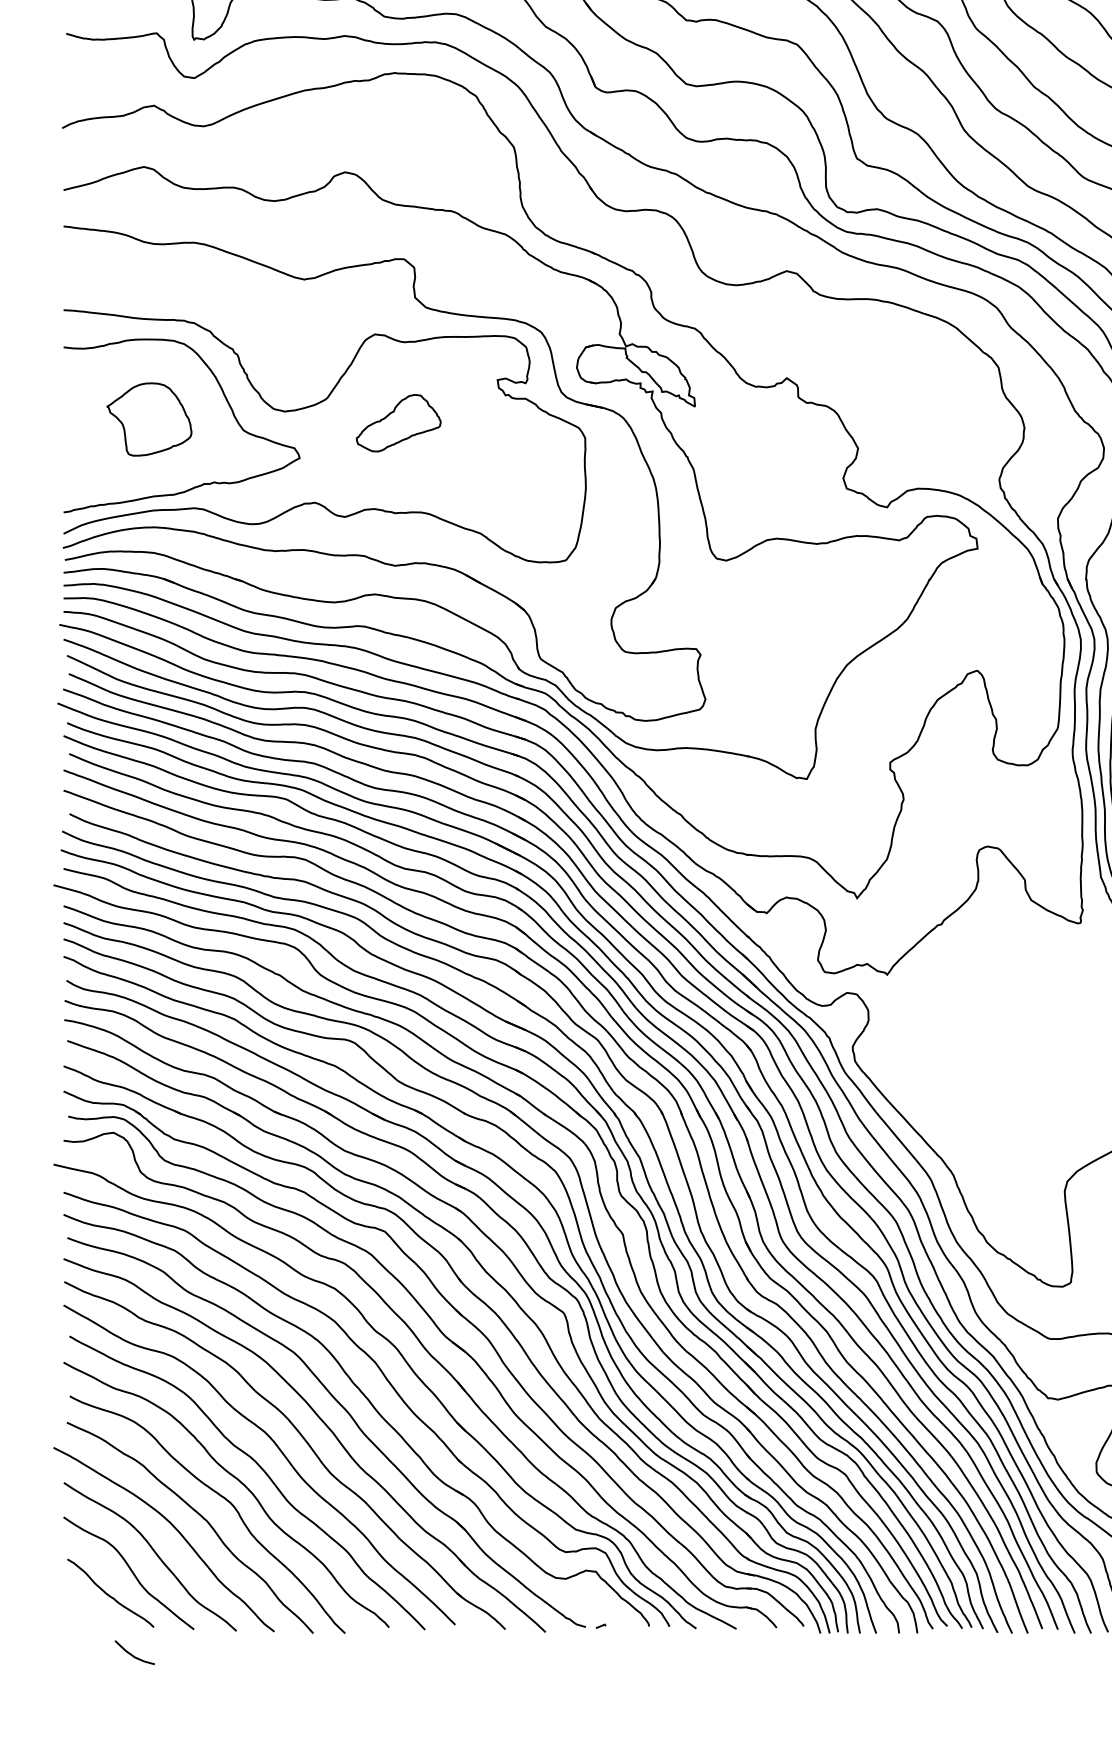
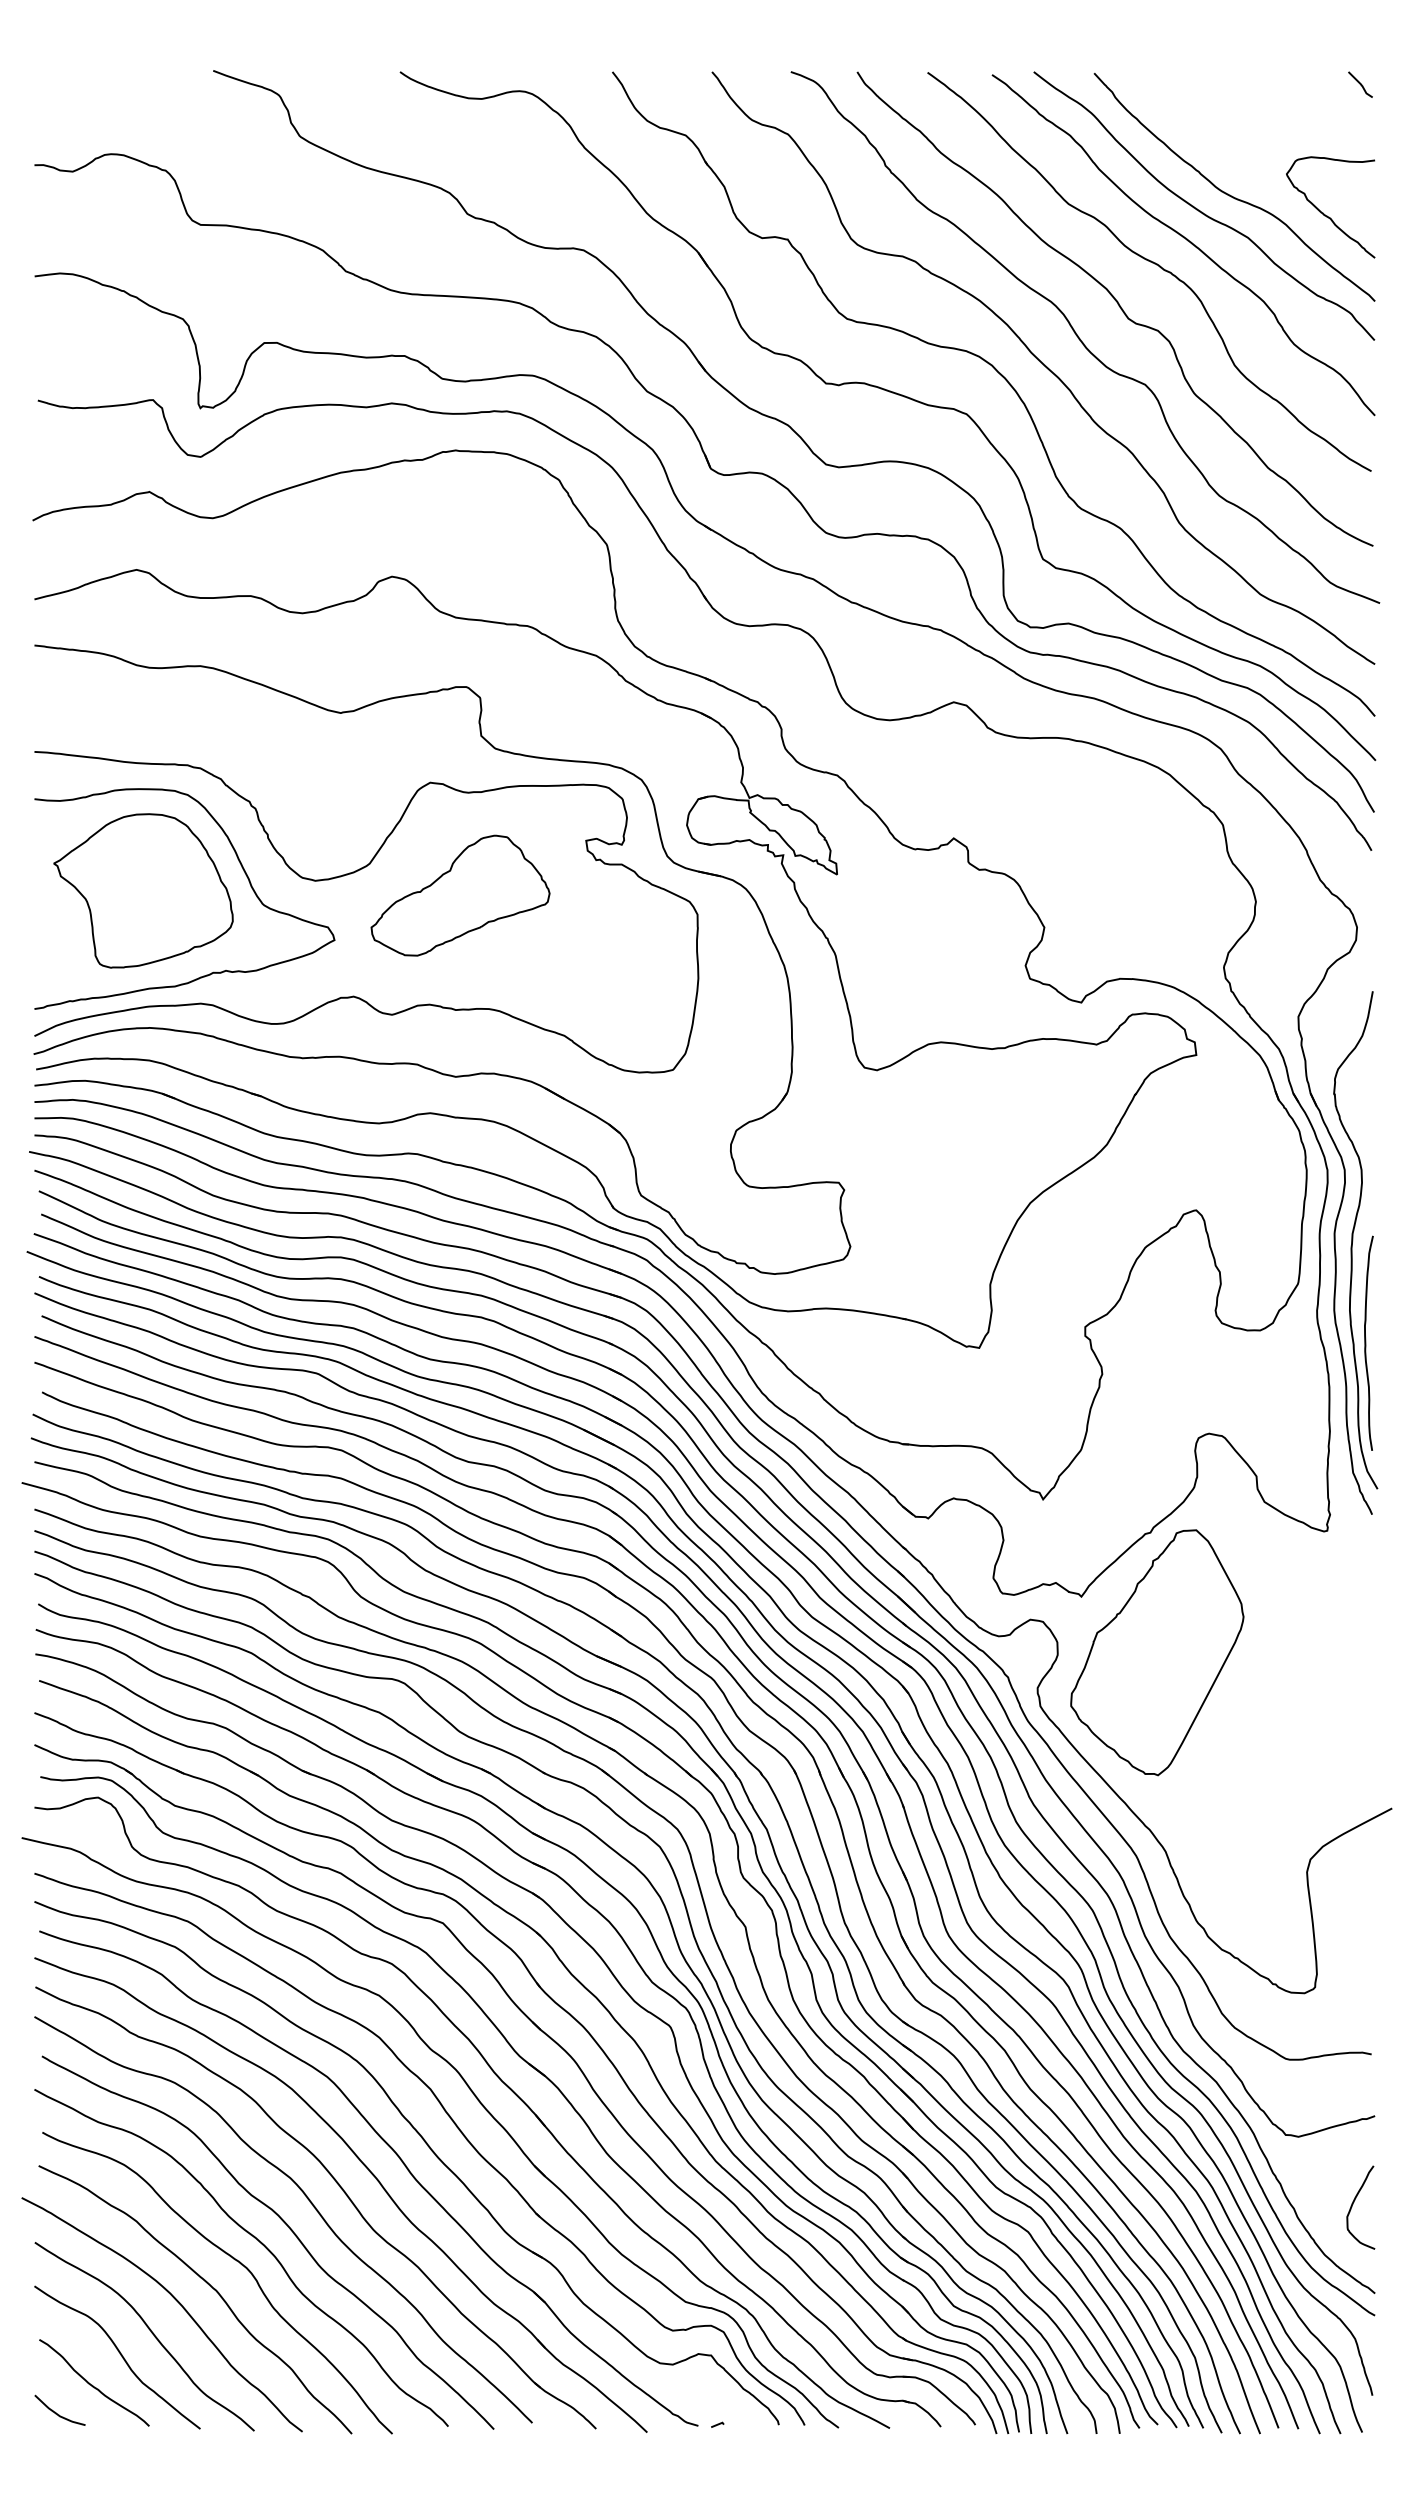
part: (149, 419) -> (143, 890), size x1.67
part: (398, 423) -> (460, 895), size x1.67
part: (947, 1018) -> (1157, 1652), added
curve: (132, 1654) -> (56, 2412), moved

